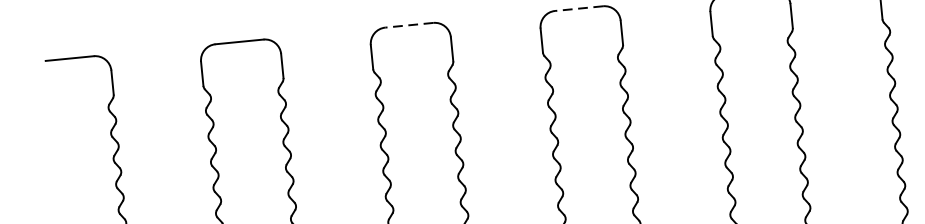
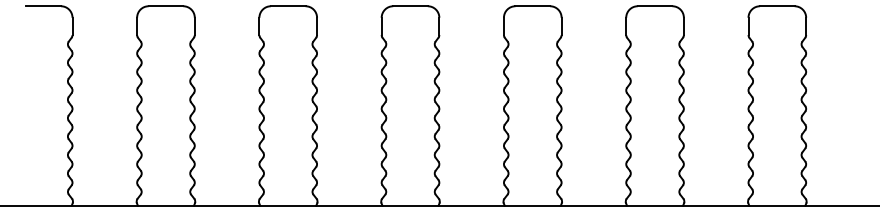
line: (579, 8) -> (410, 6), dashed -> solid
line: (408, 25) -> (287, 6), dashed -> solid

